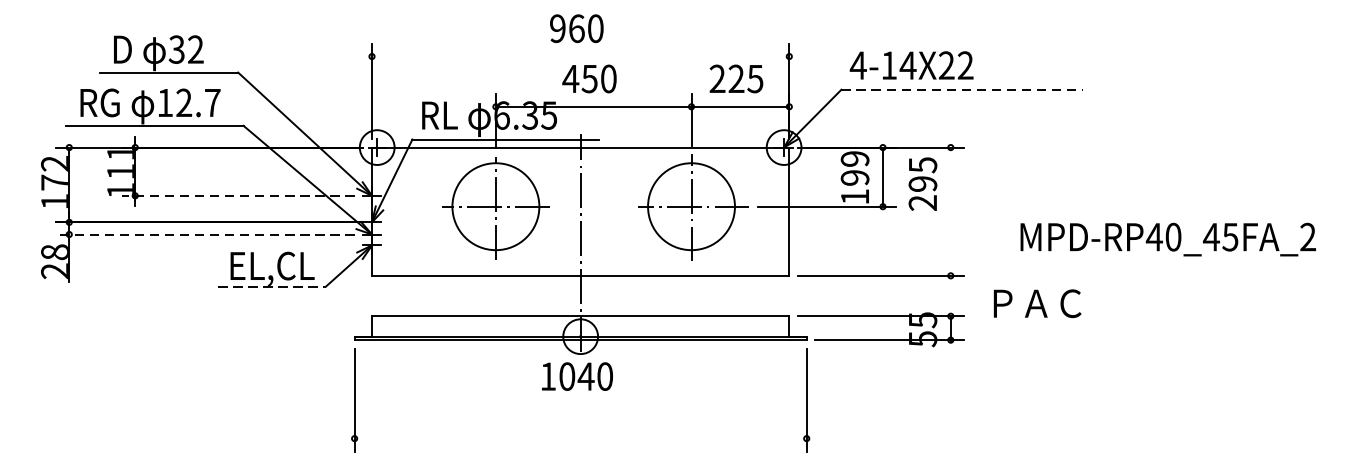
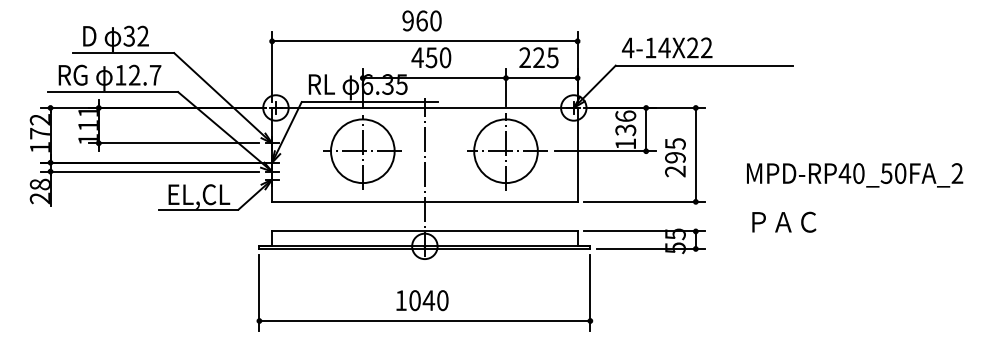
line: (580, 56) -> (424, 41), added
line: (962, 89) -> (704, 65), dashed -> solid
text: (854, 168) -> (625, 123), 199 -> 136
text: (923, 183) -> (675, 157), moved
line: (237, 196) -> (173, 143), dashed -> solid
line: (950, 211) -> (695, 154), added
line: (204, 234) -> (149, 171), dashed -> solid
text: (1220, 237) -> (893, 173), MPD-RP40_45FA_2 -> MPD-RP40_50FA_2
line: (271, 286) -> (198, 209), dashed -> solid
text: (1037, 302) -> (784, 221), moved
text: (577, 376) -> (422, 300), moved
line: (580, 439) -> (424, 321), added

